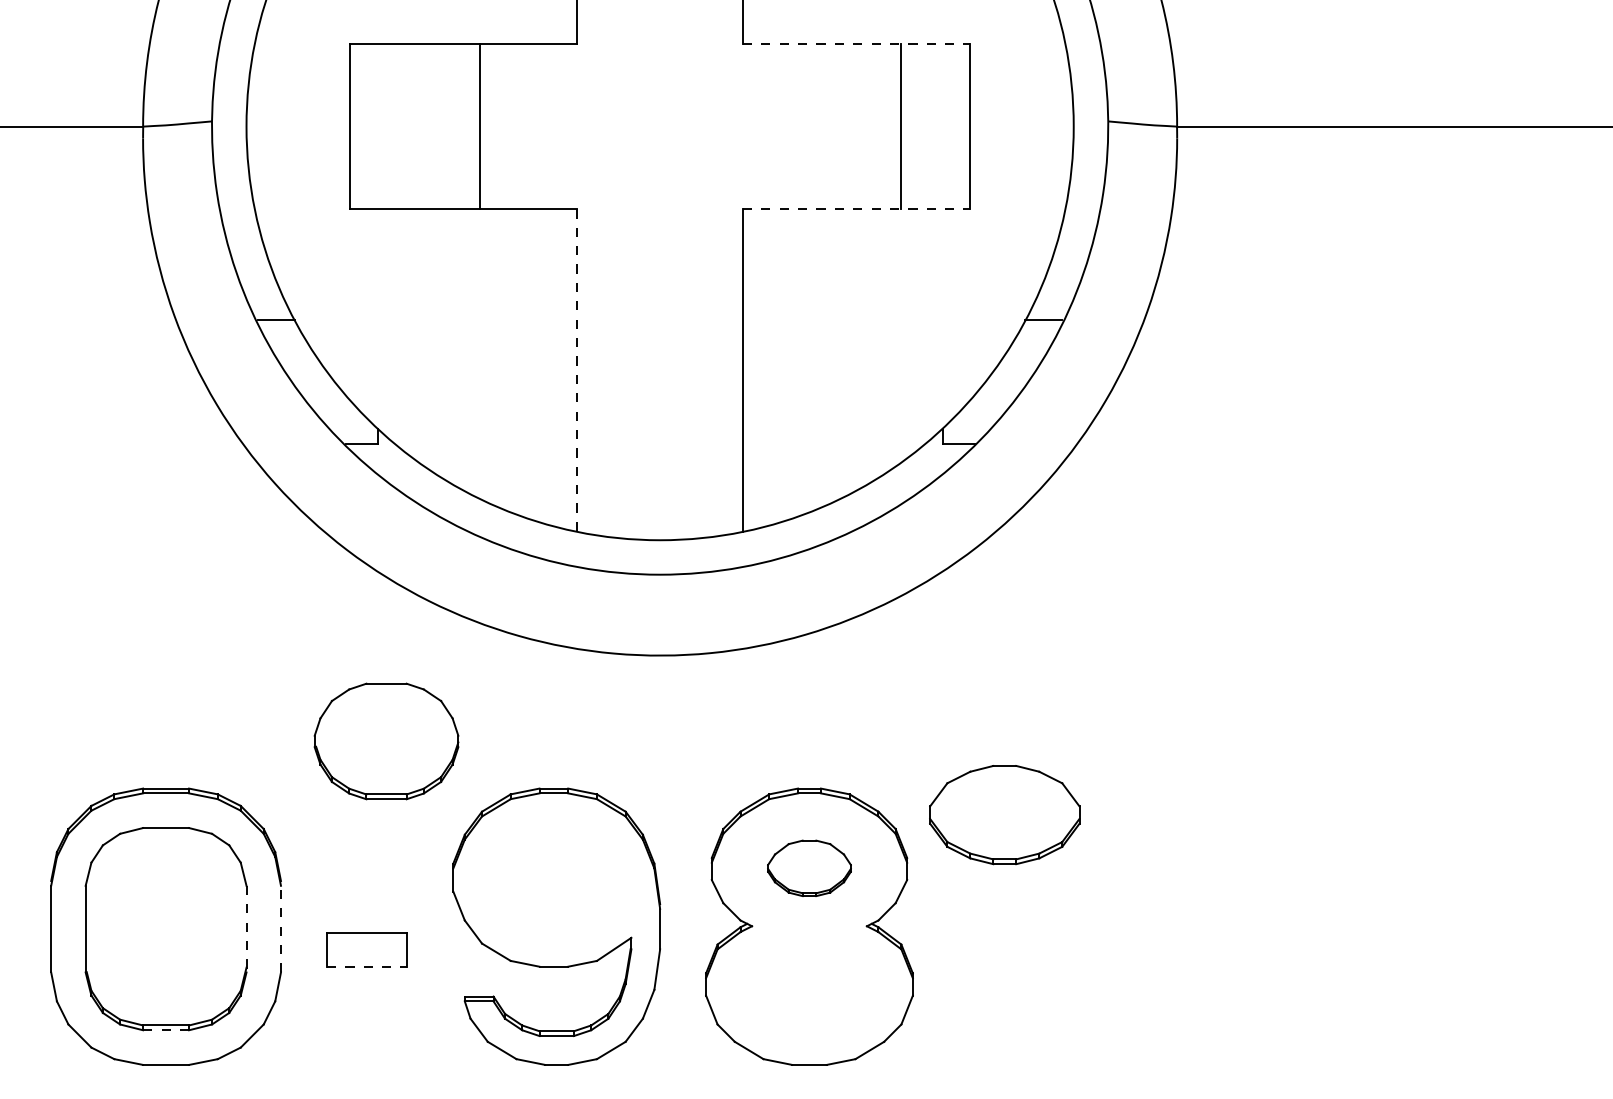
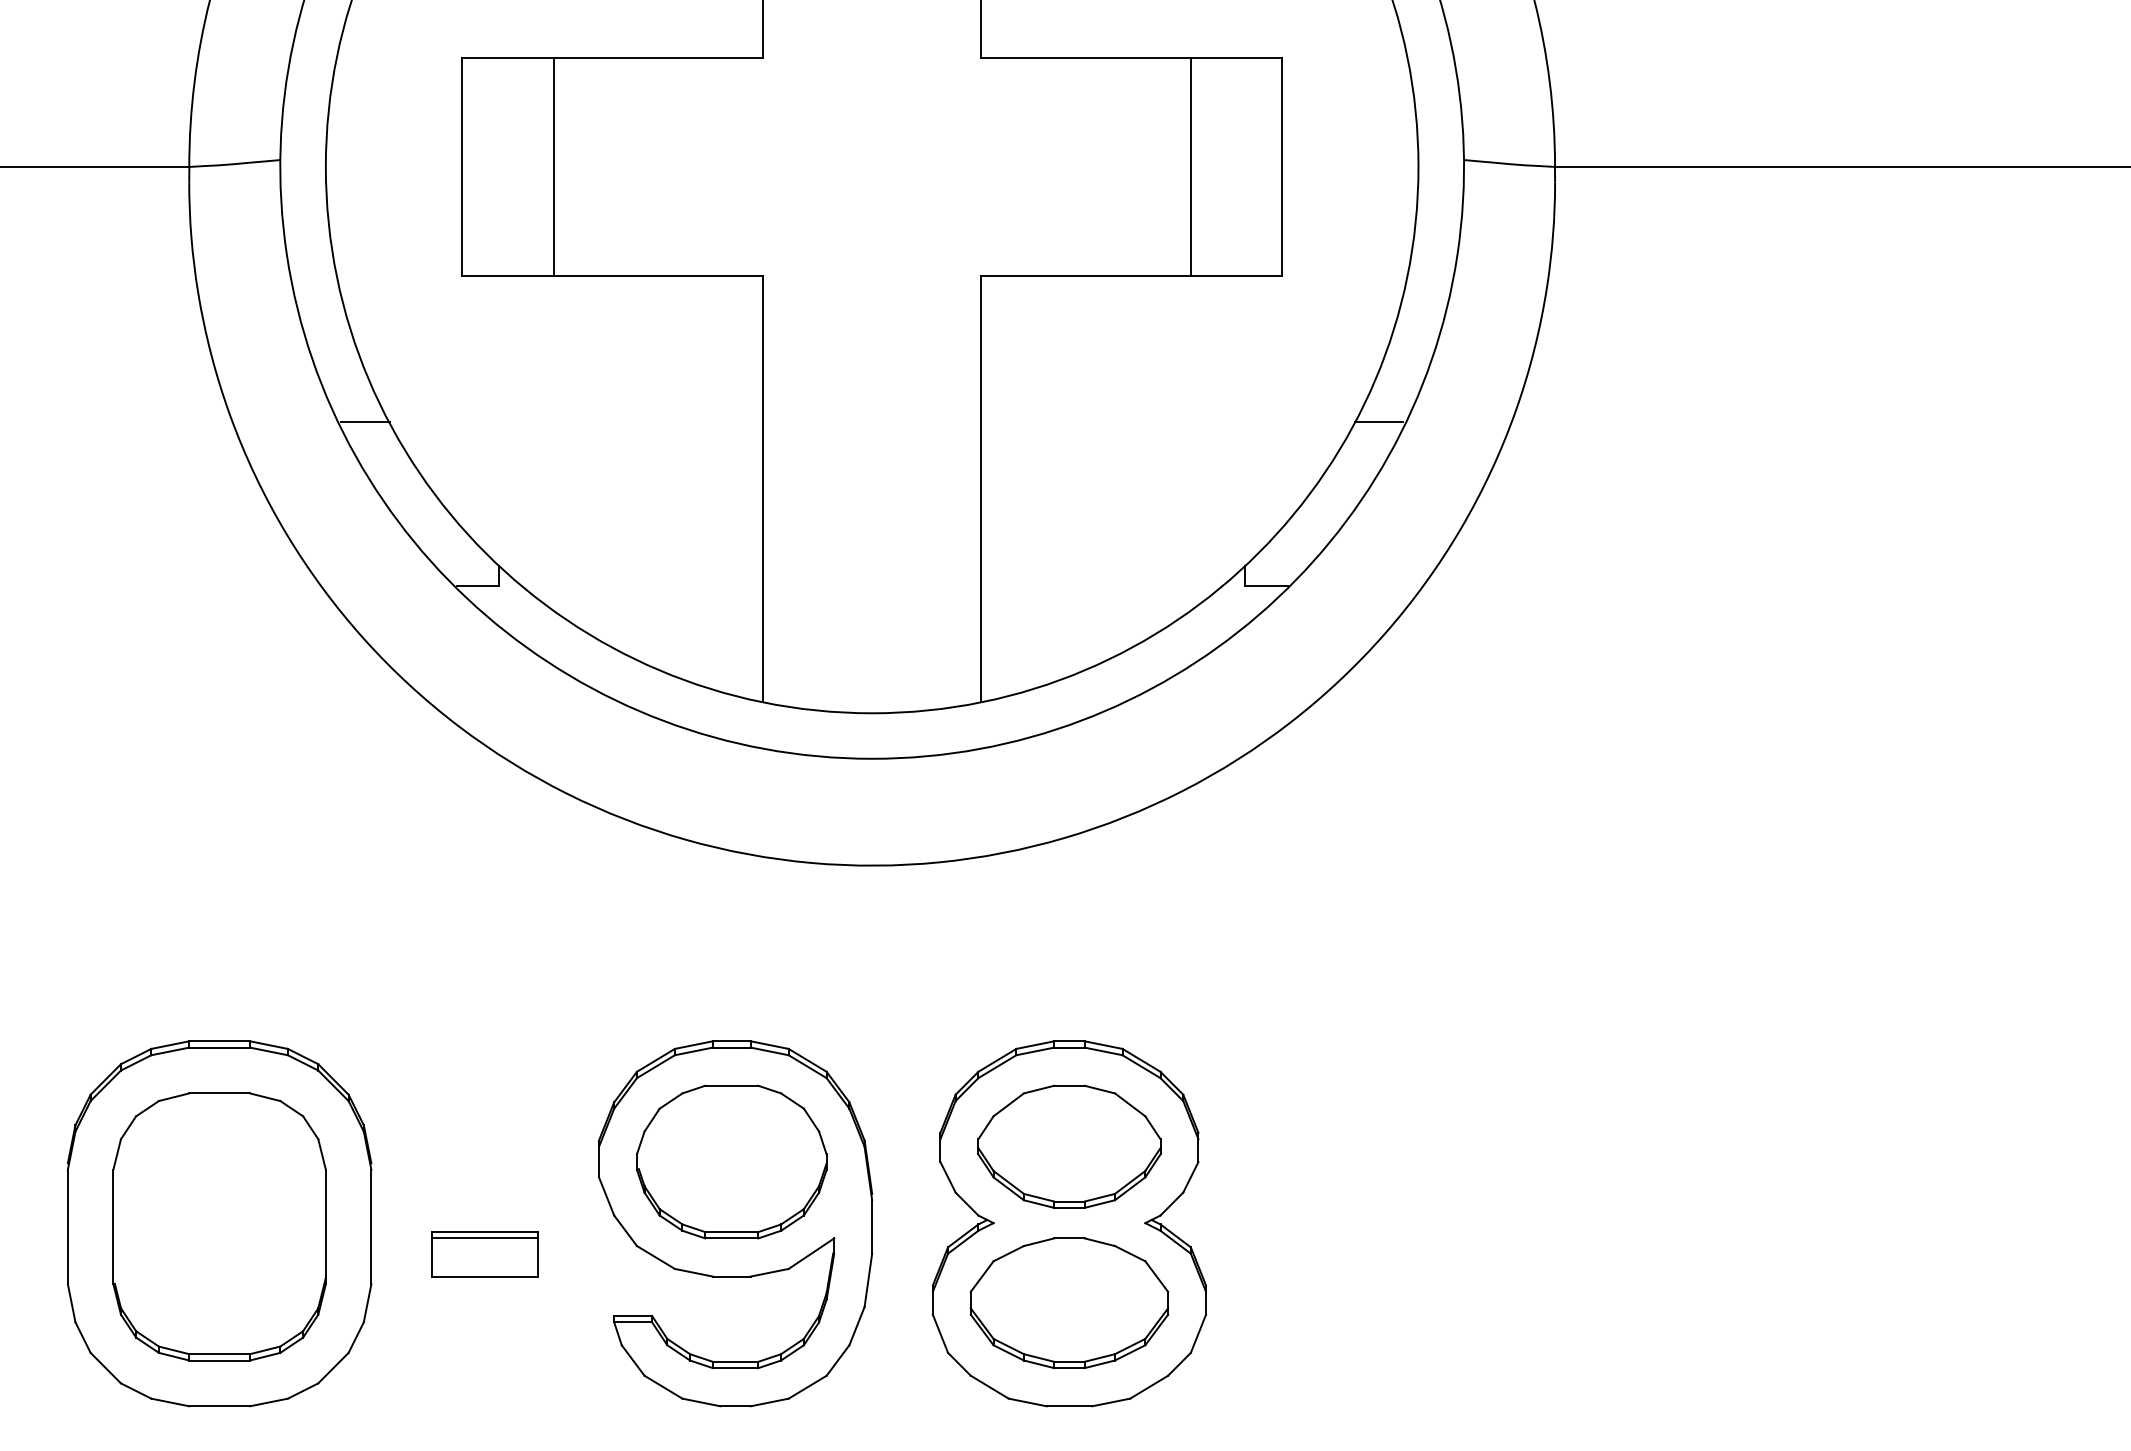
line: (857, 43) -> (1132, 57), dashed -> solid
line: (480, 126) -> (553, 166), moved
line: (857, 209) -> (1132, 276), dashed -> solid
line: (577, 370) -> (762, 489), dashed -> solid
part: (386, 741) -> (731, 1161), moved
part: (1004, 815) -> (1069, 1303), moved
part: (809, 868) -> (1069, 1146), size x1.67
line: (281, 928) -> (371, 1226), dashed -> solid
line: (246, 929) -> (325, 1227), dashed -> solid
line: (367, 937) -> (485, 1238), added
line: (367, 966) -> (485, 1276), dashed -> solid
line: (165, 1030) -> (219, 1360), dashed -> solid

